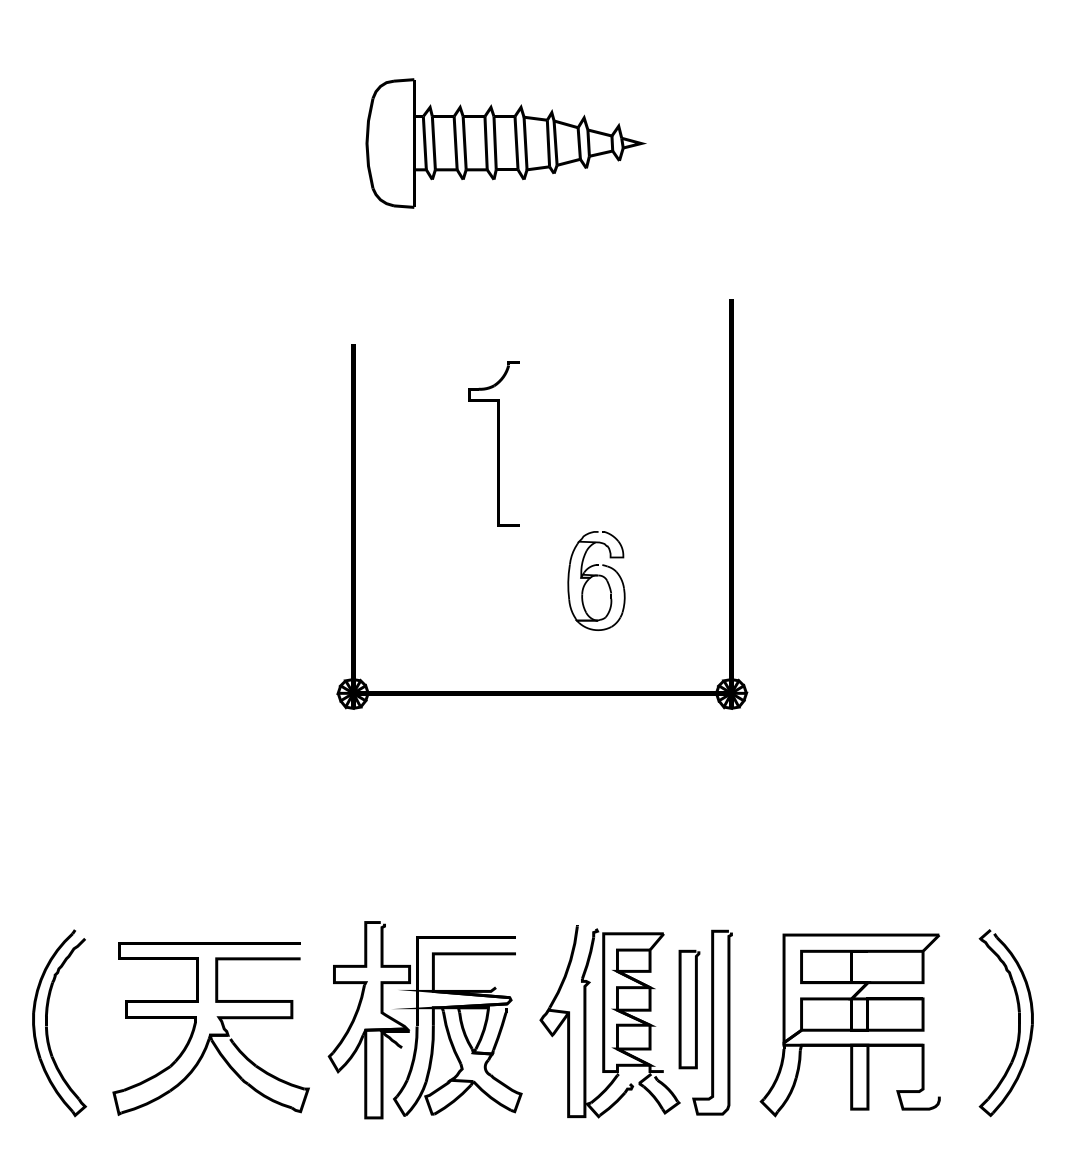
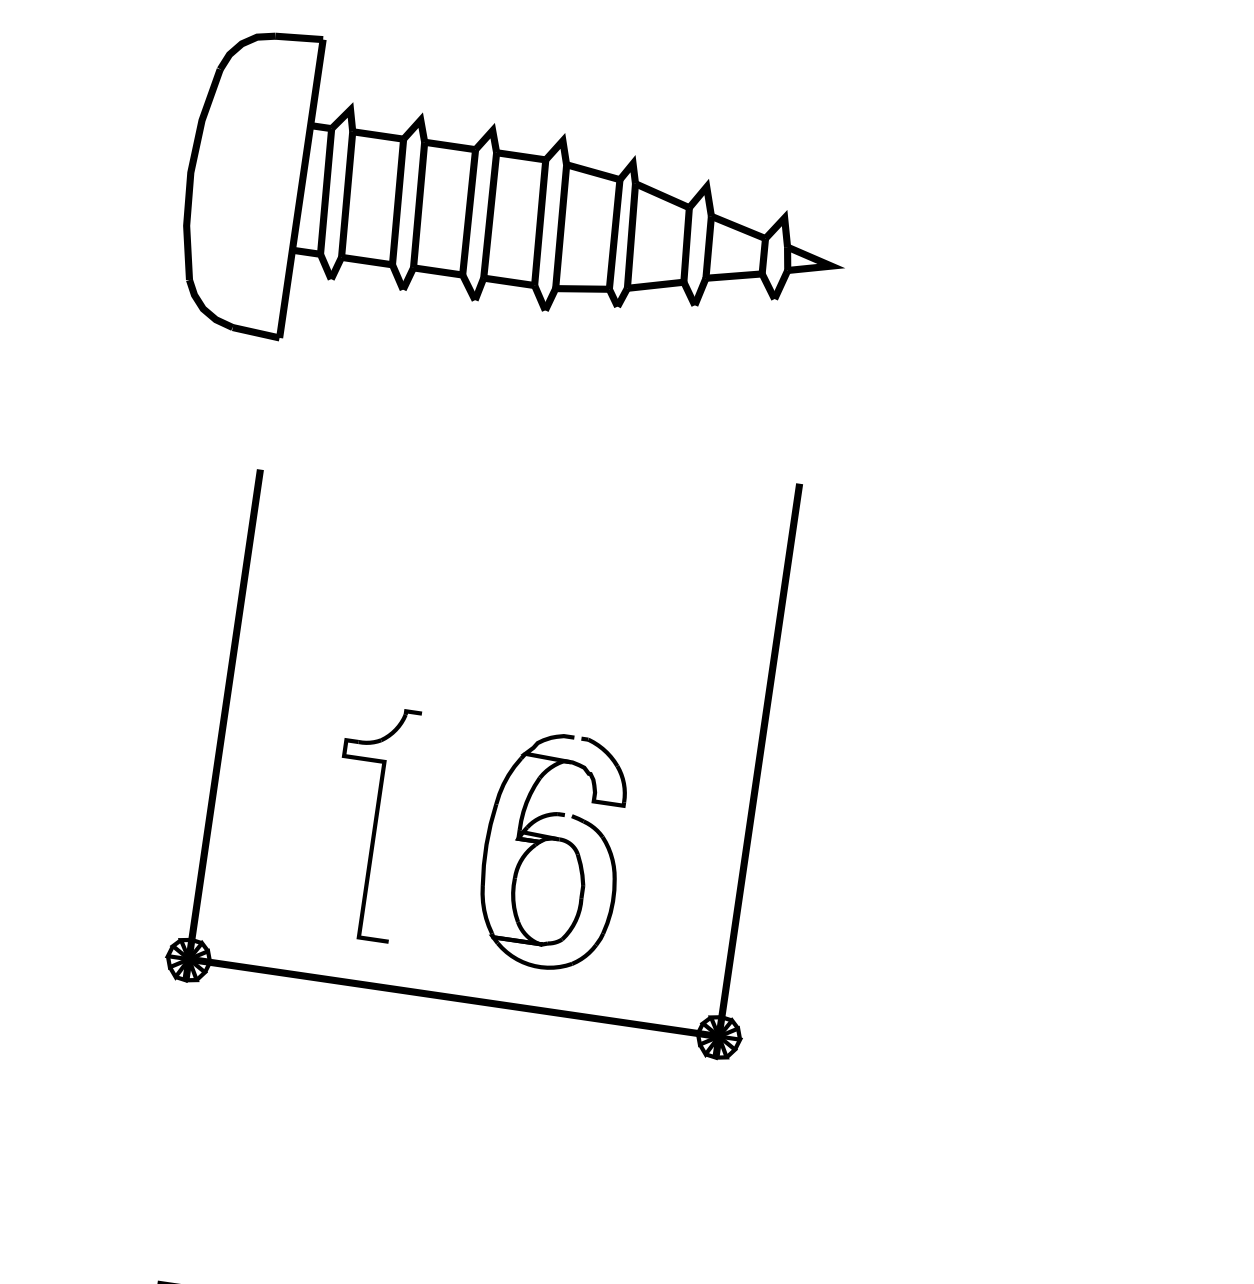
part: (505, 143) -> (514, 219), size x1.67
curve: (497, 443) -> (374, 821), moved
part: (596, 580) -> (552, 850), size x1.67

